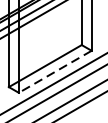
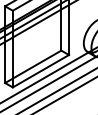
line: (54, 72) -> (40, 71), dashed -> solid

